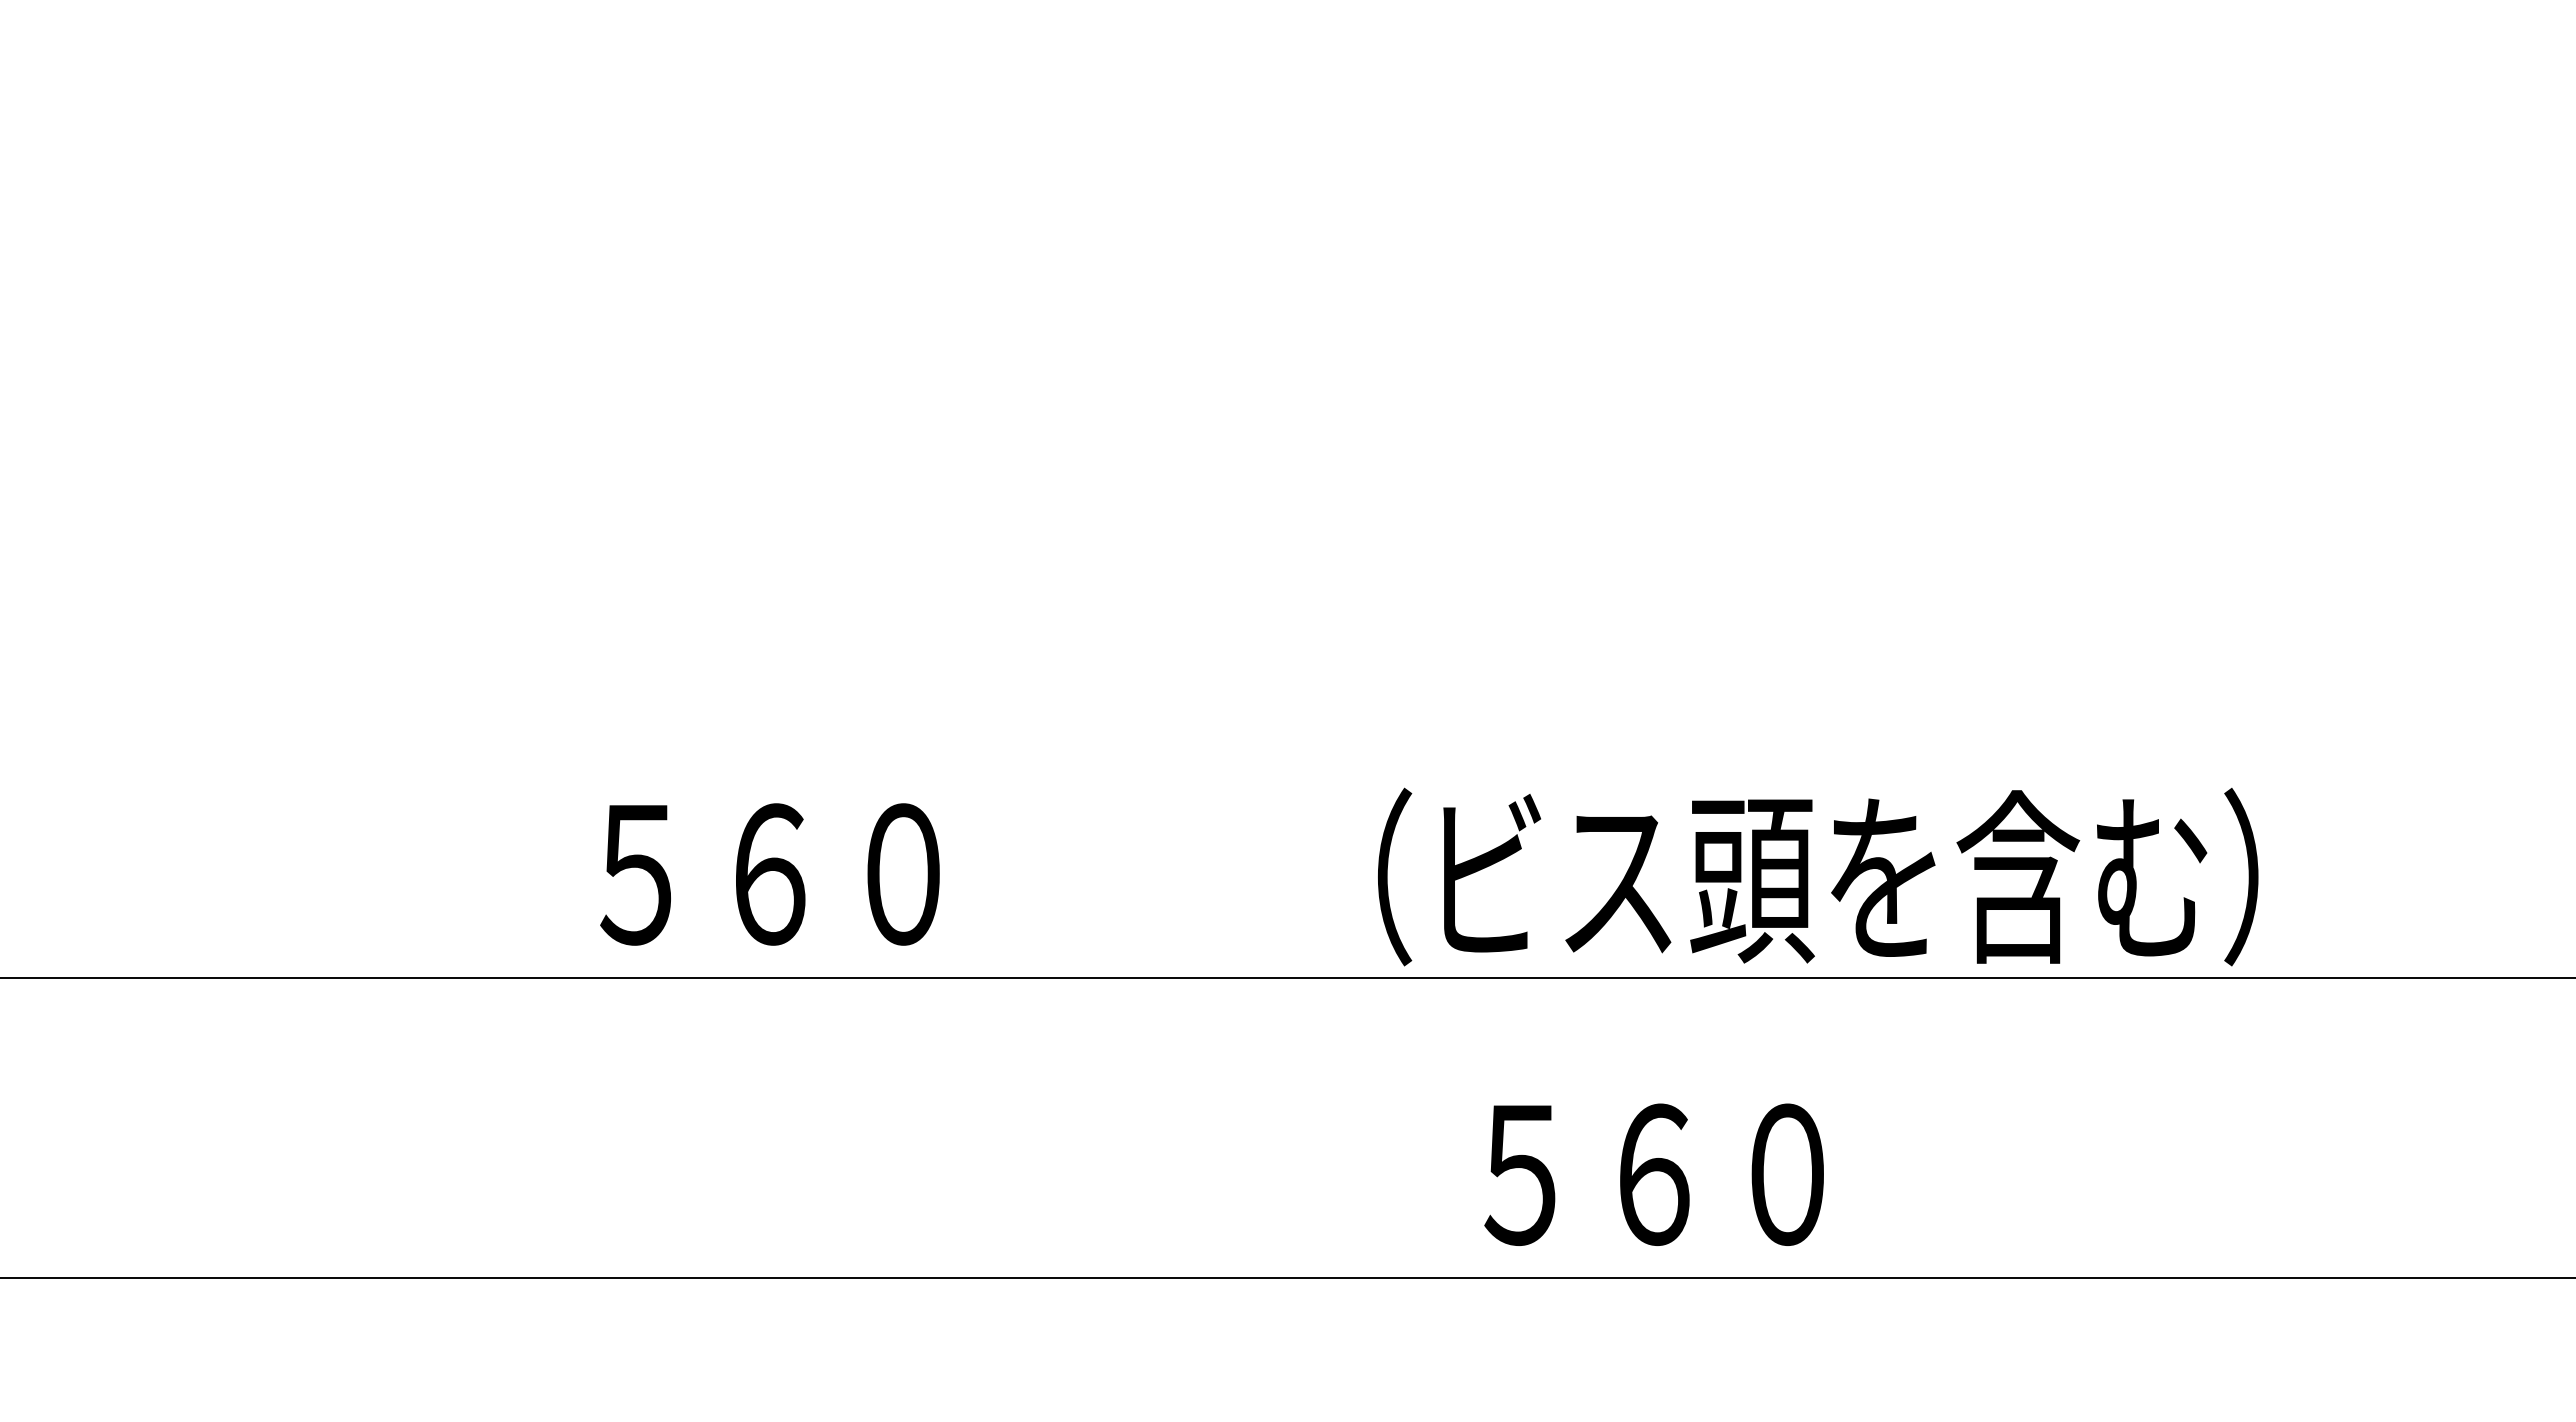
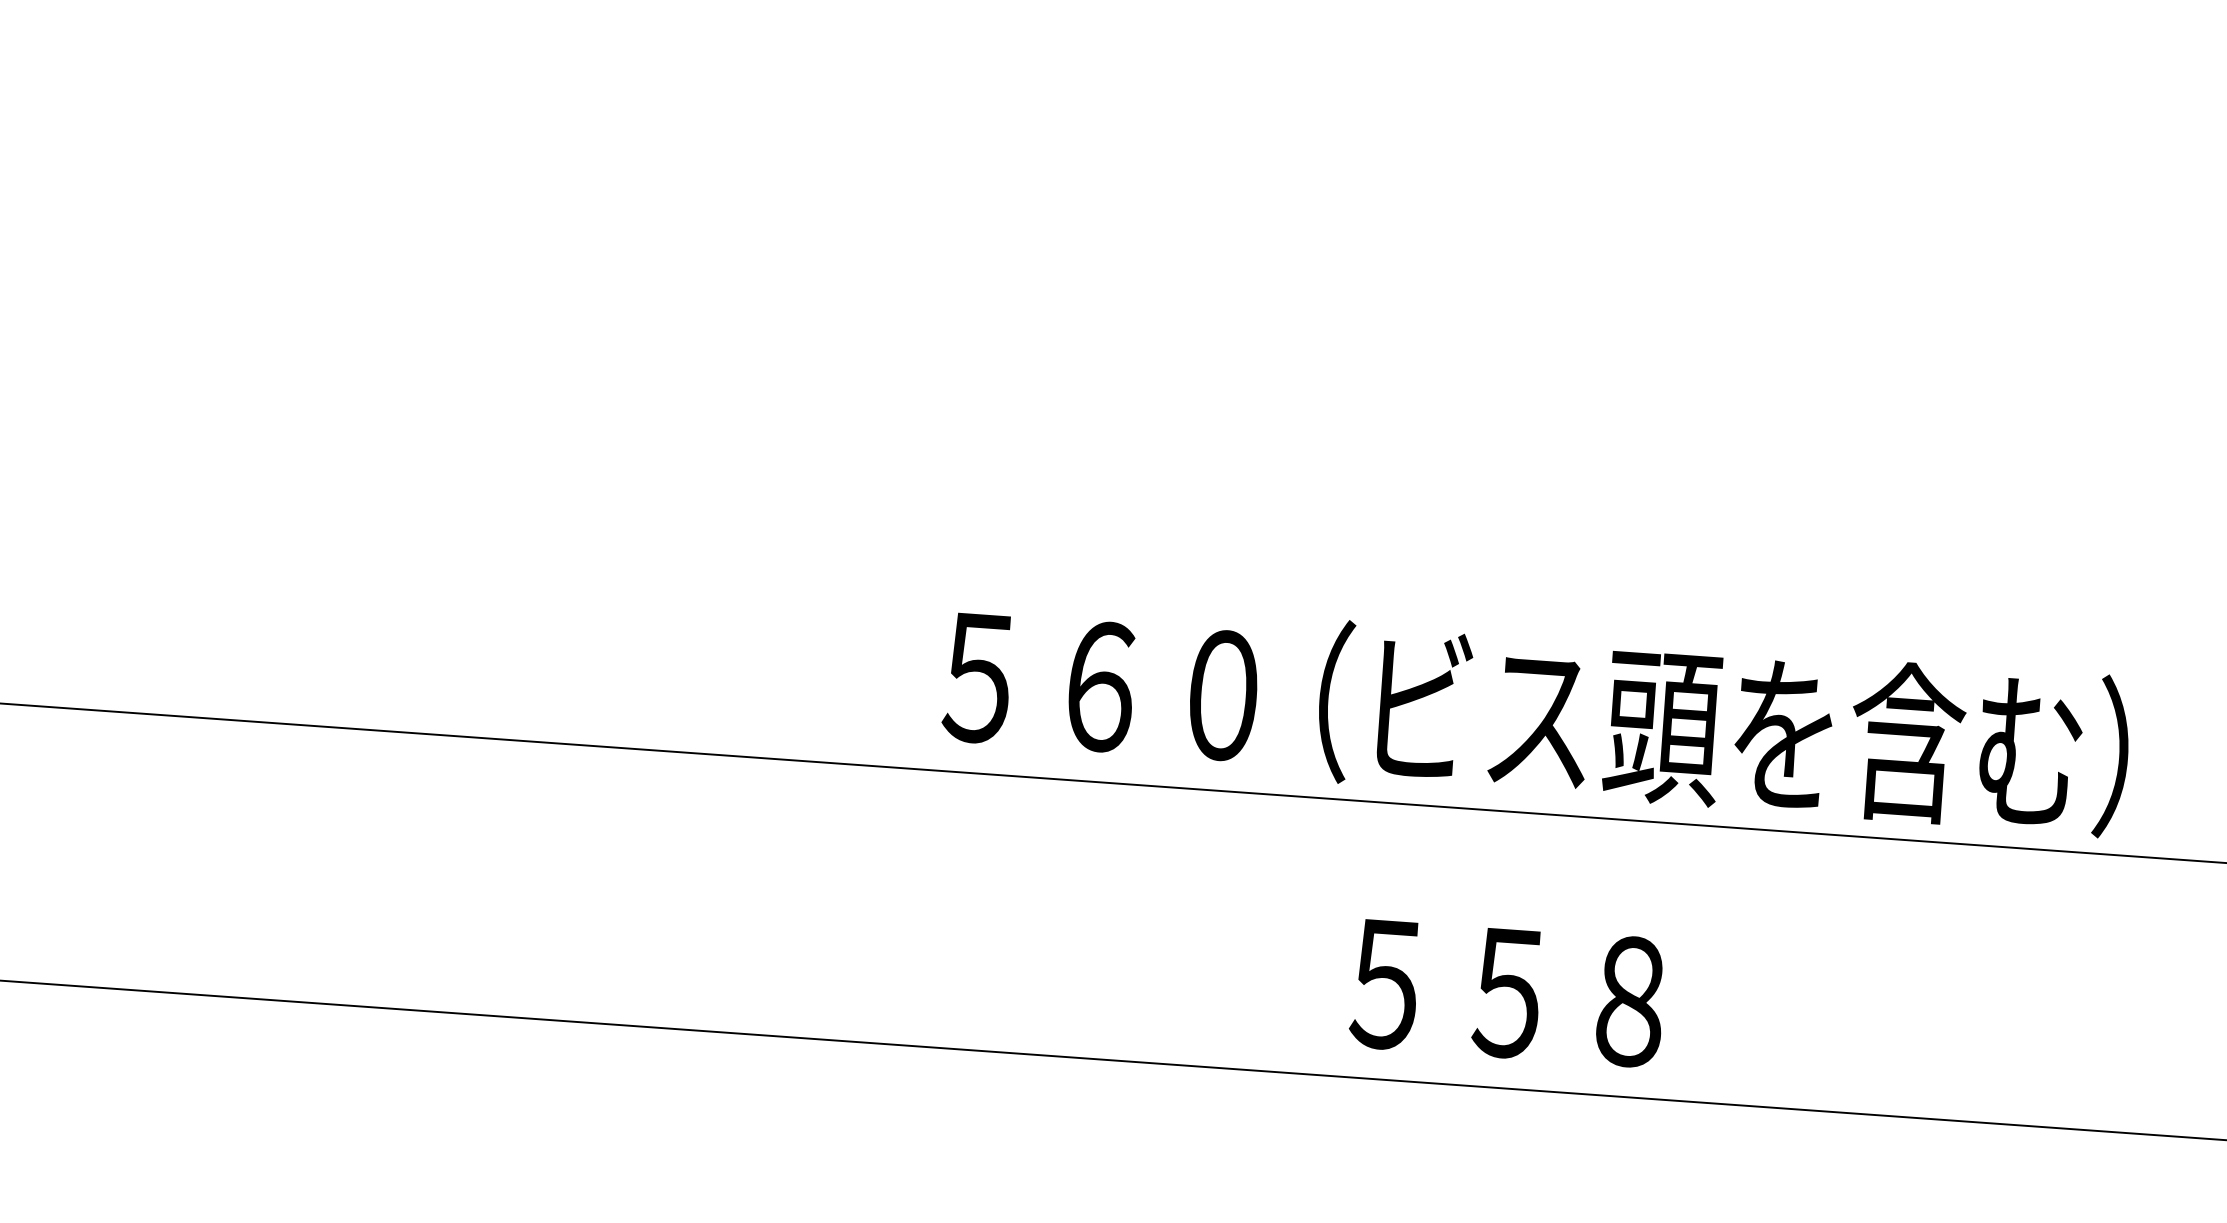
text: (769, 874) -> (1100, 686), moved
text: (1818, 876) -> (1724, 728), moved
text: (1720, 1174) -> (1569, 997), ５６０ -> ５５８

